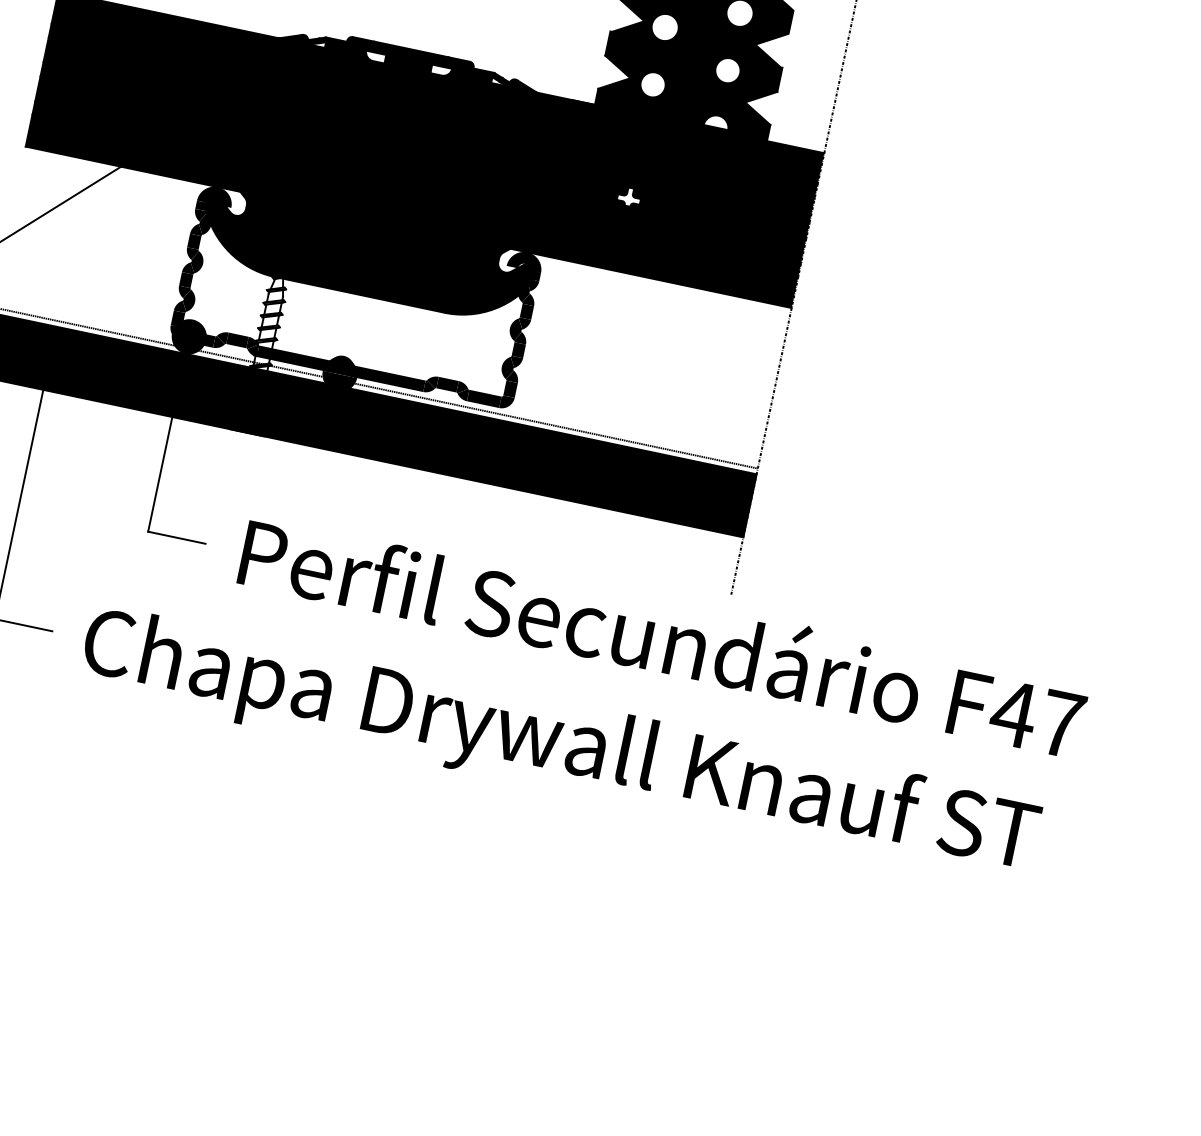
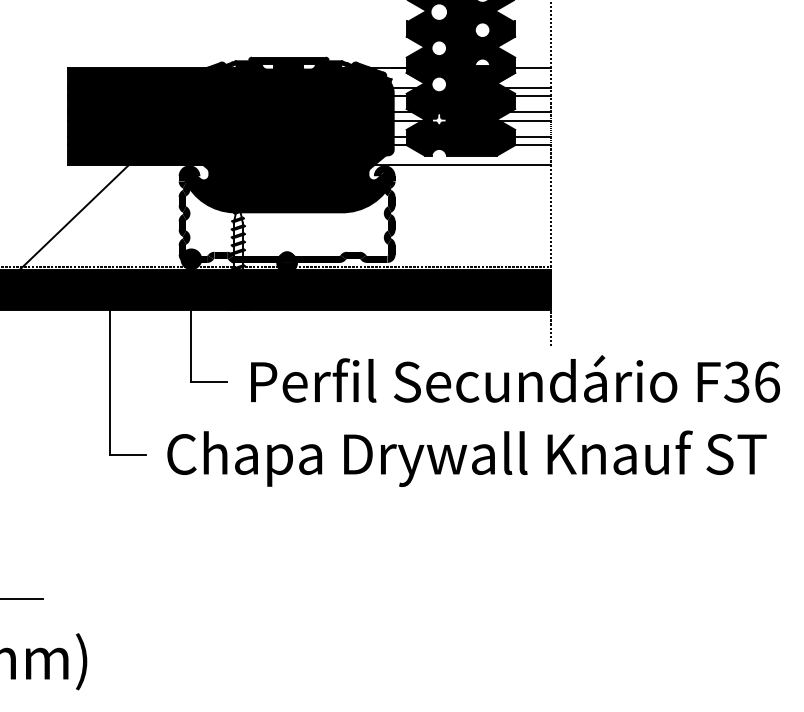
fill: (641, 142) -> (439, 84), removed
fill: (664, 200) -> (460, 116), removed
text: (1037, 717) -> (751, 381), F47 -> F36

